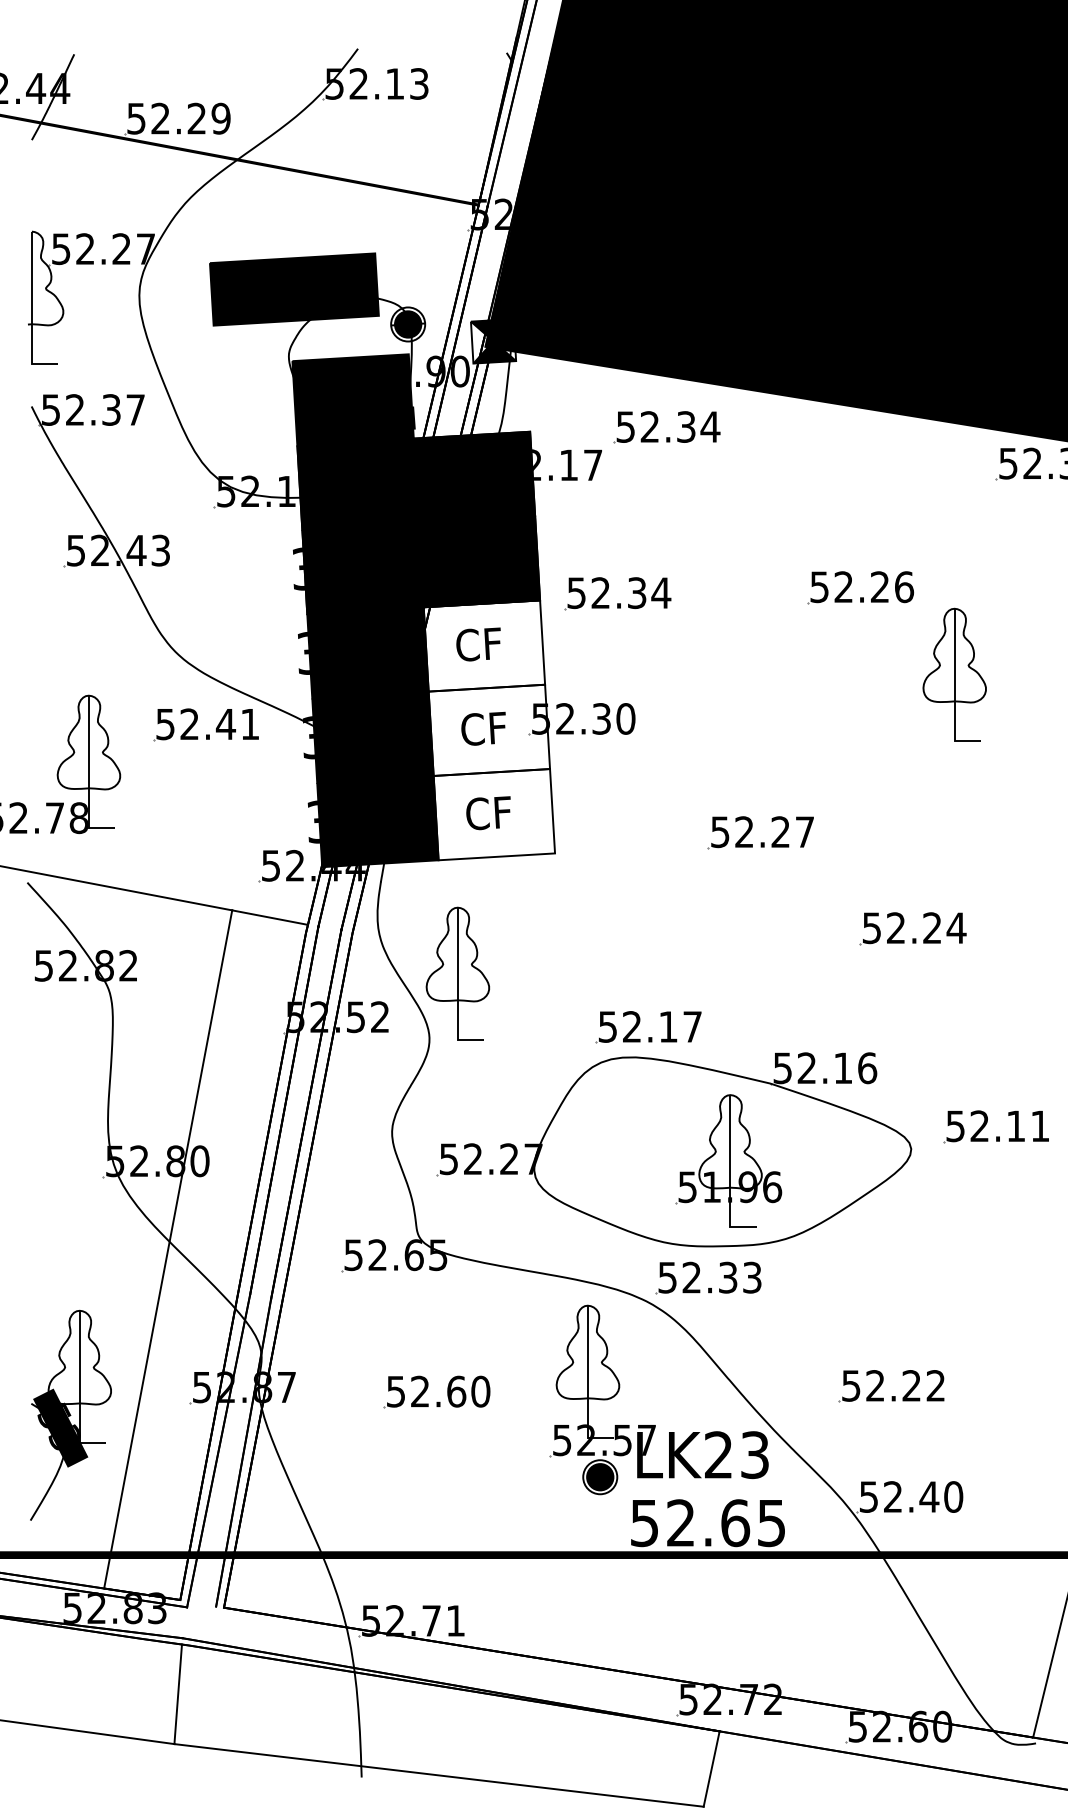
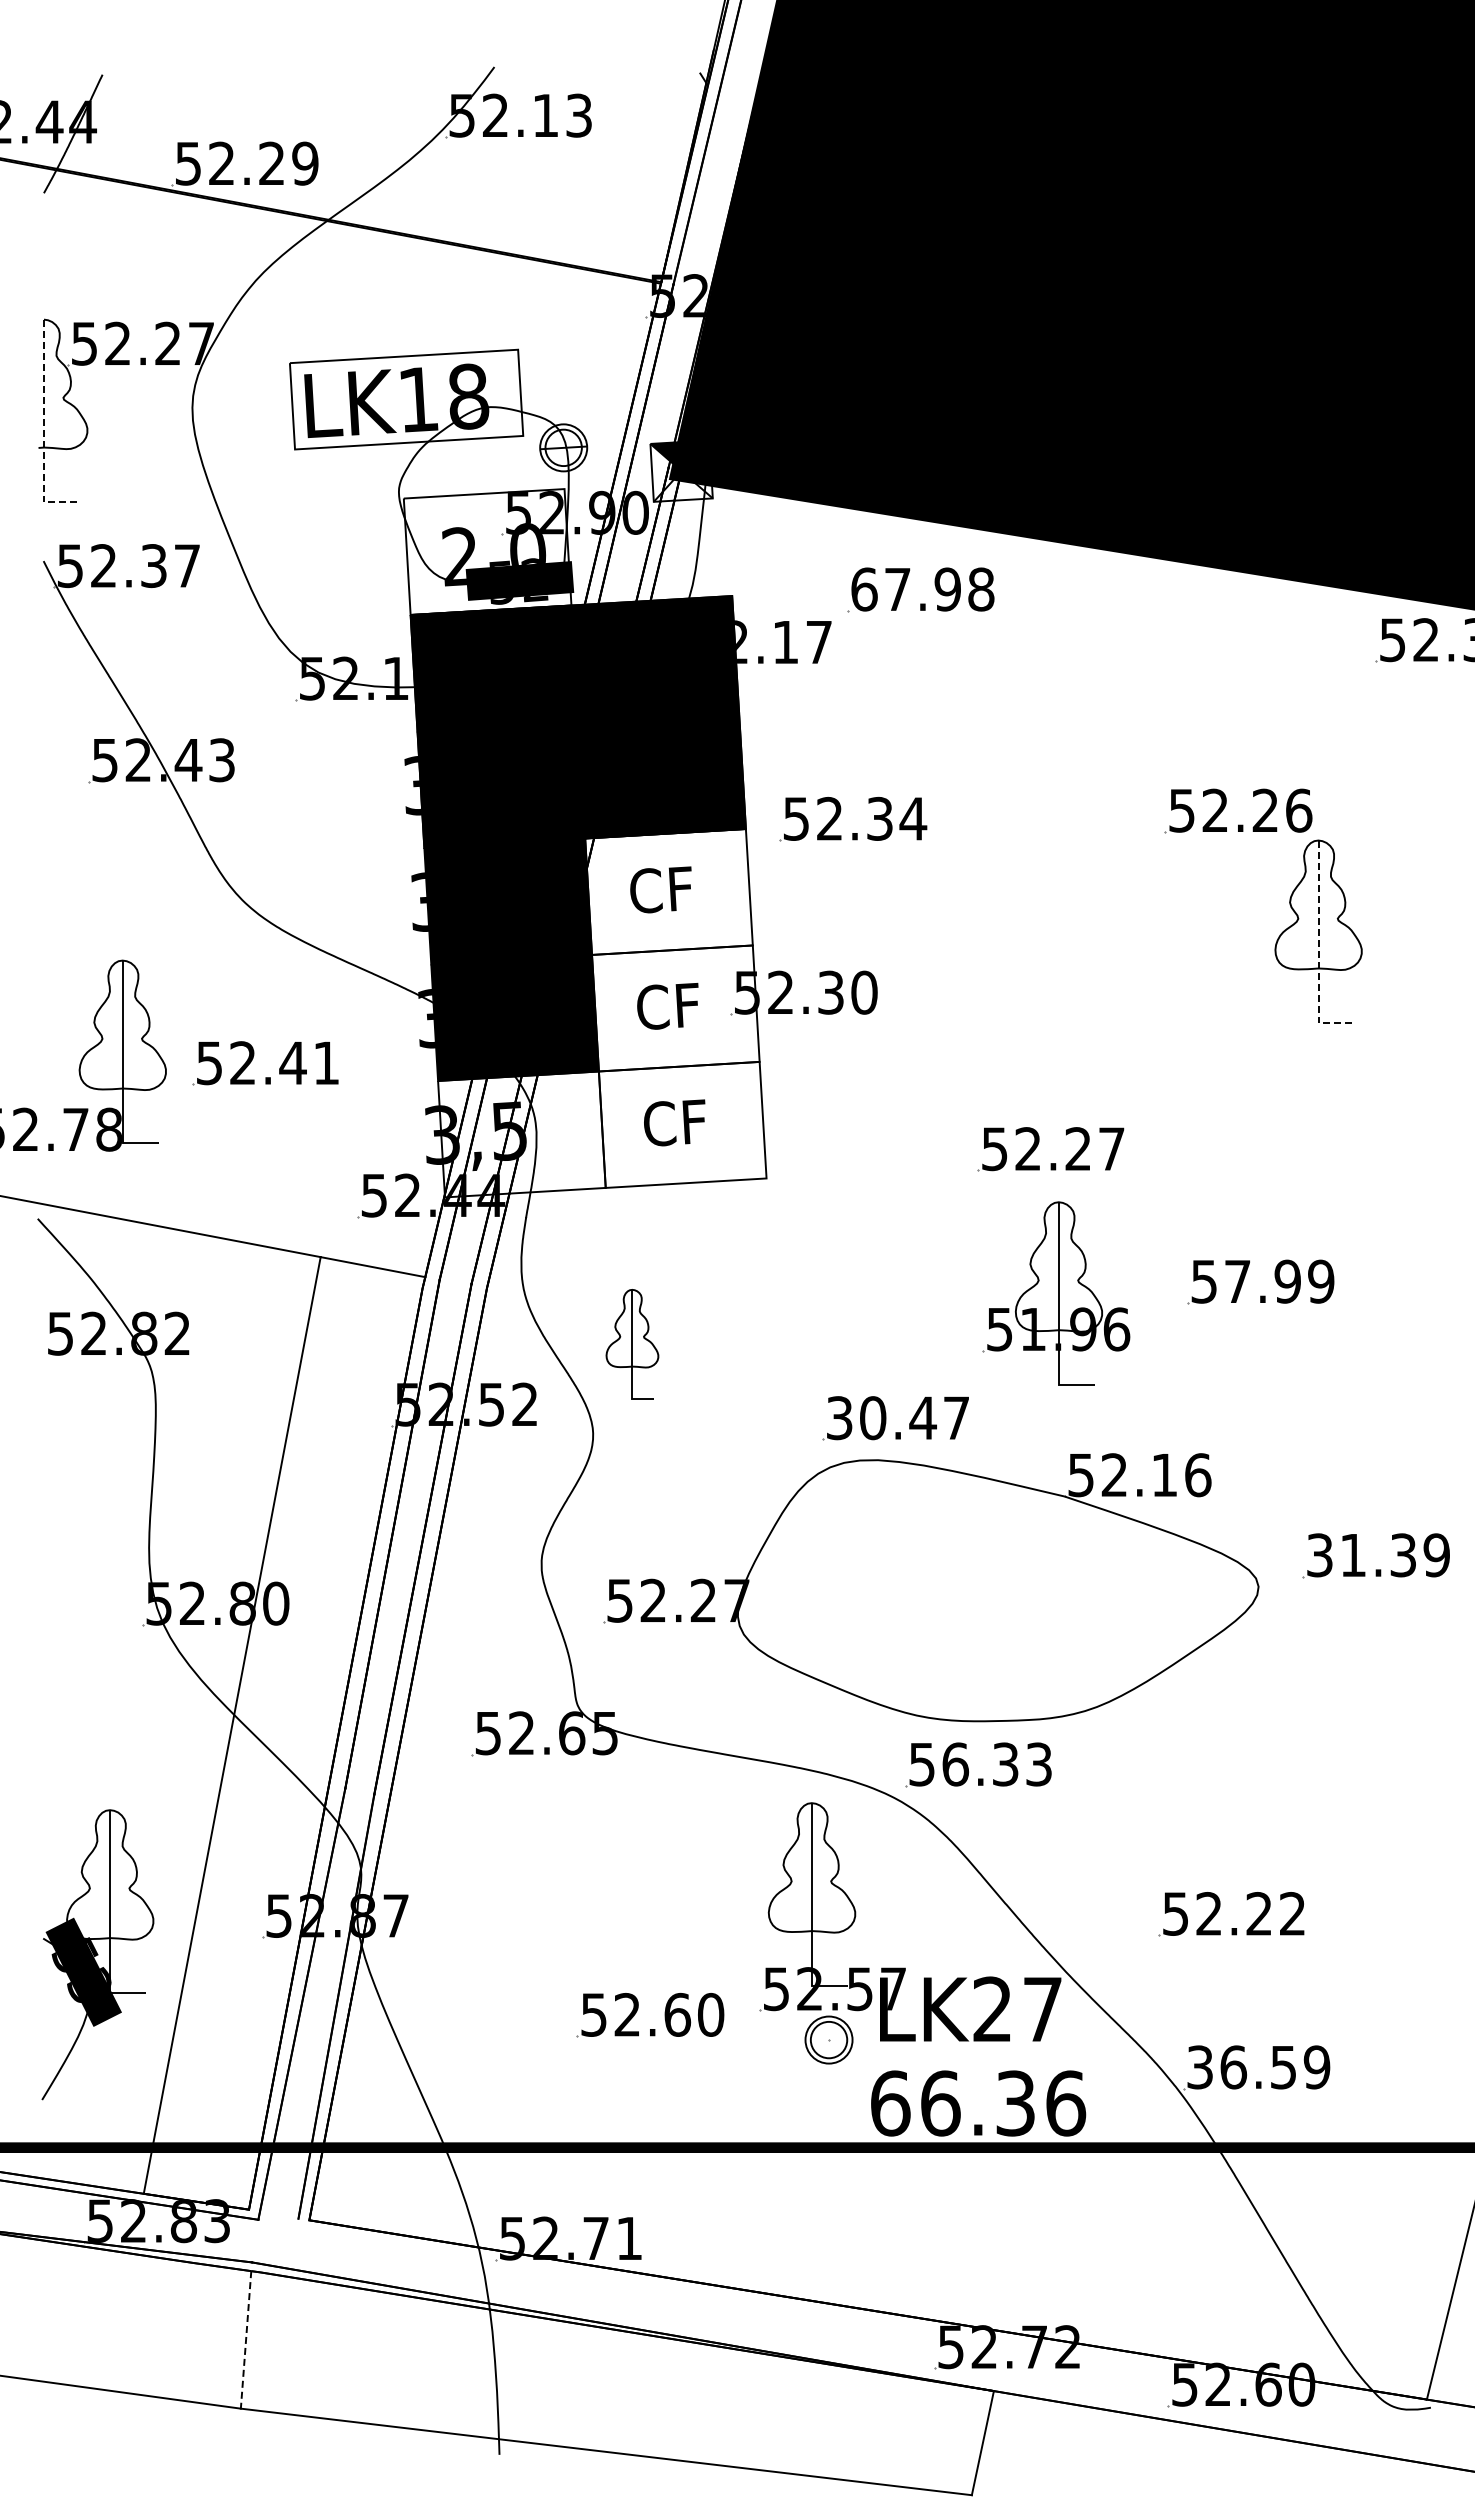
fill: (294, 289) -> (406, 399), removed
line: (32, 311) -> (44, 430), solid -> dashed
fill: (408, 324) -> (563, 447), removed
fill: (494, 352) -> (682, 486), removed
fill: (353, 399) -> (487, 551), removed
text: (668, 427) -> (923, 589), 52.34 -> 67.98
part: (851, 584) -> (1225, 807), moved
line: (954, 689) -> (1318, 951), solid -> dashed
part: (197, 720) -> (253, 1058), moved
fill: (377, 821) -> (521, 1134), removed
text: (927, 928) -> (1280, 1281), 52.24 -> 57.99
part: (457, 973) -> (632, 1344), size x0.6
text: (638, 1027) -> (881, 1418), 52.17 -> 30.47
text: (998, 1126) -> (1378, 1555), 52.11 -> 31.39
part: (728, 1161) -> (1056, 1293), moved
text: (691, 1277) -> (955, 1764), 52.33 -> 56.33
part: (428, 1387) -> (638, 2009), moved
text: (754, 1455) -> (1042, 2009), LK23 -> LK27
fill: (599, 1476) -> (828, 2039), removed
text: (911, 1497) -> (1259, 2067), 52.40 -> 36.59
text: (708, 1523) -> (978, 2103), 52.65 -> 66.36
line: (178, 1694) -> (246, 2339), solid -> dashed

